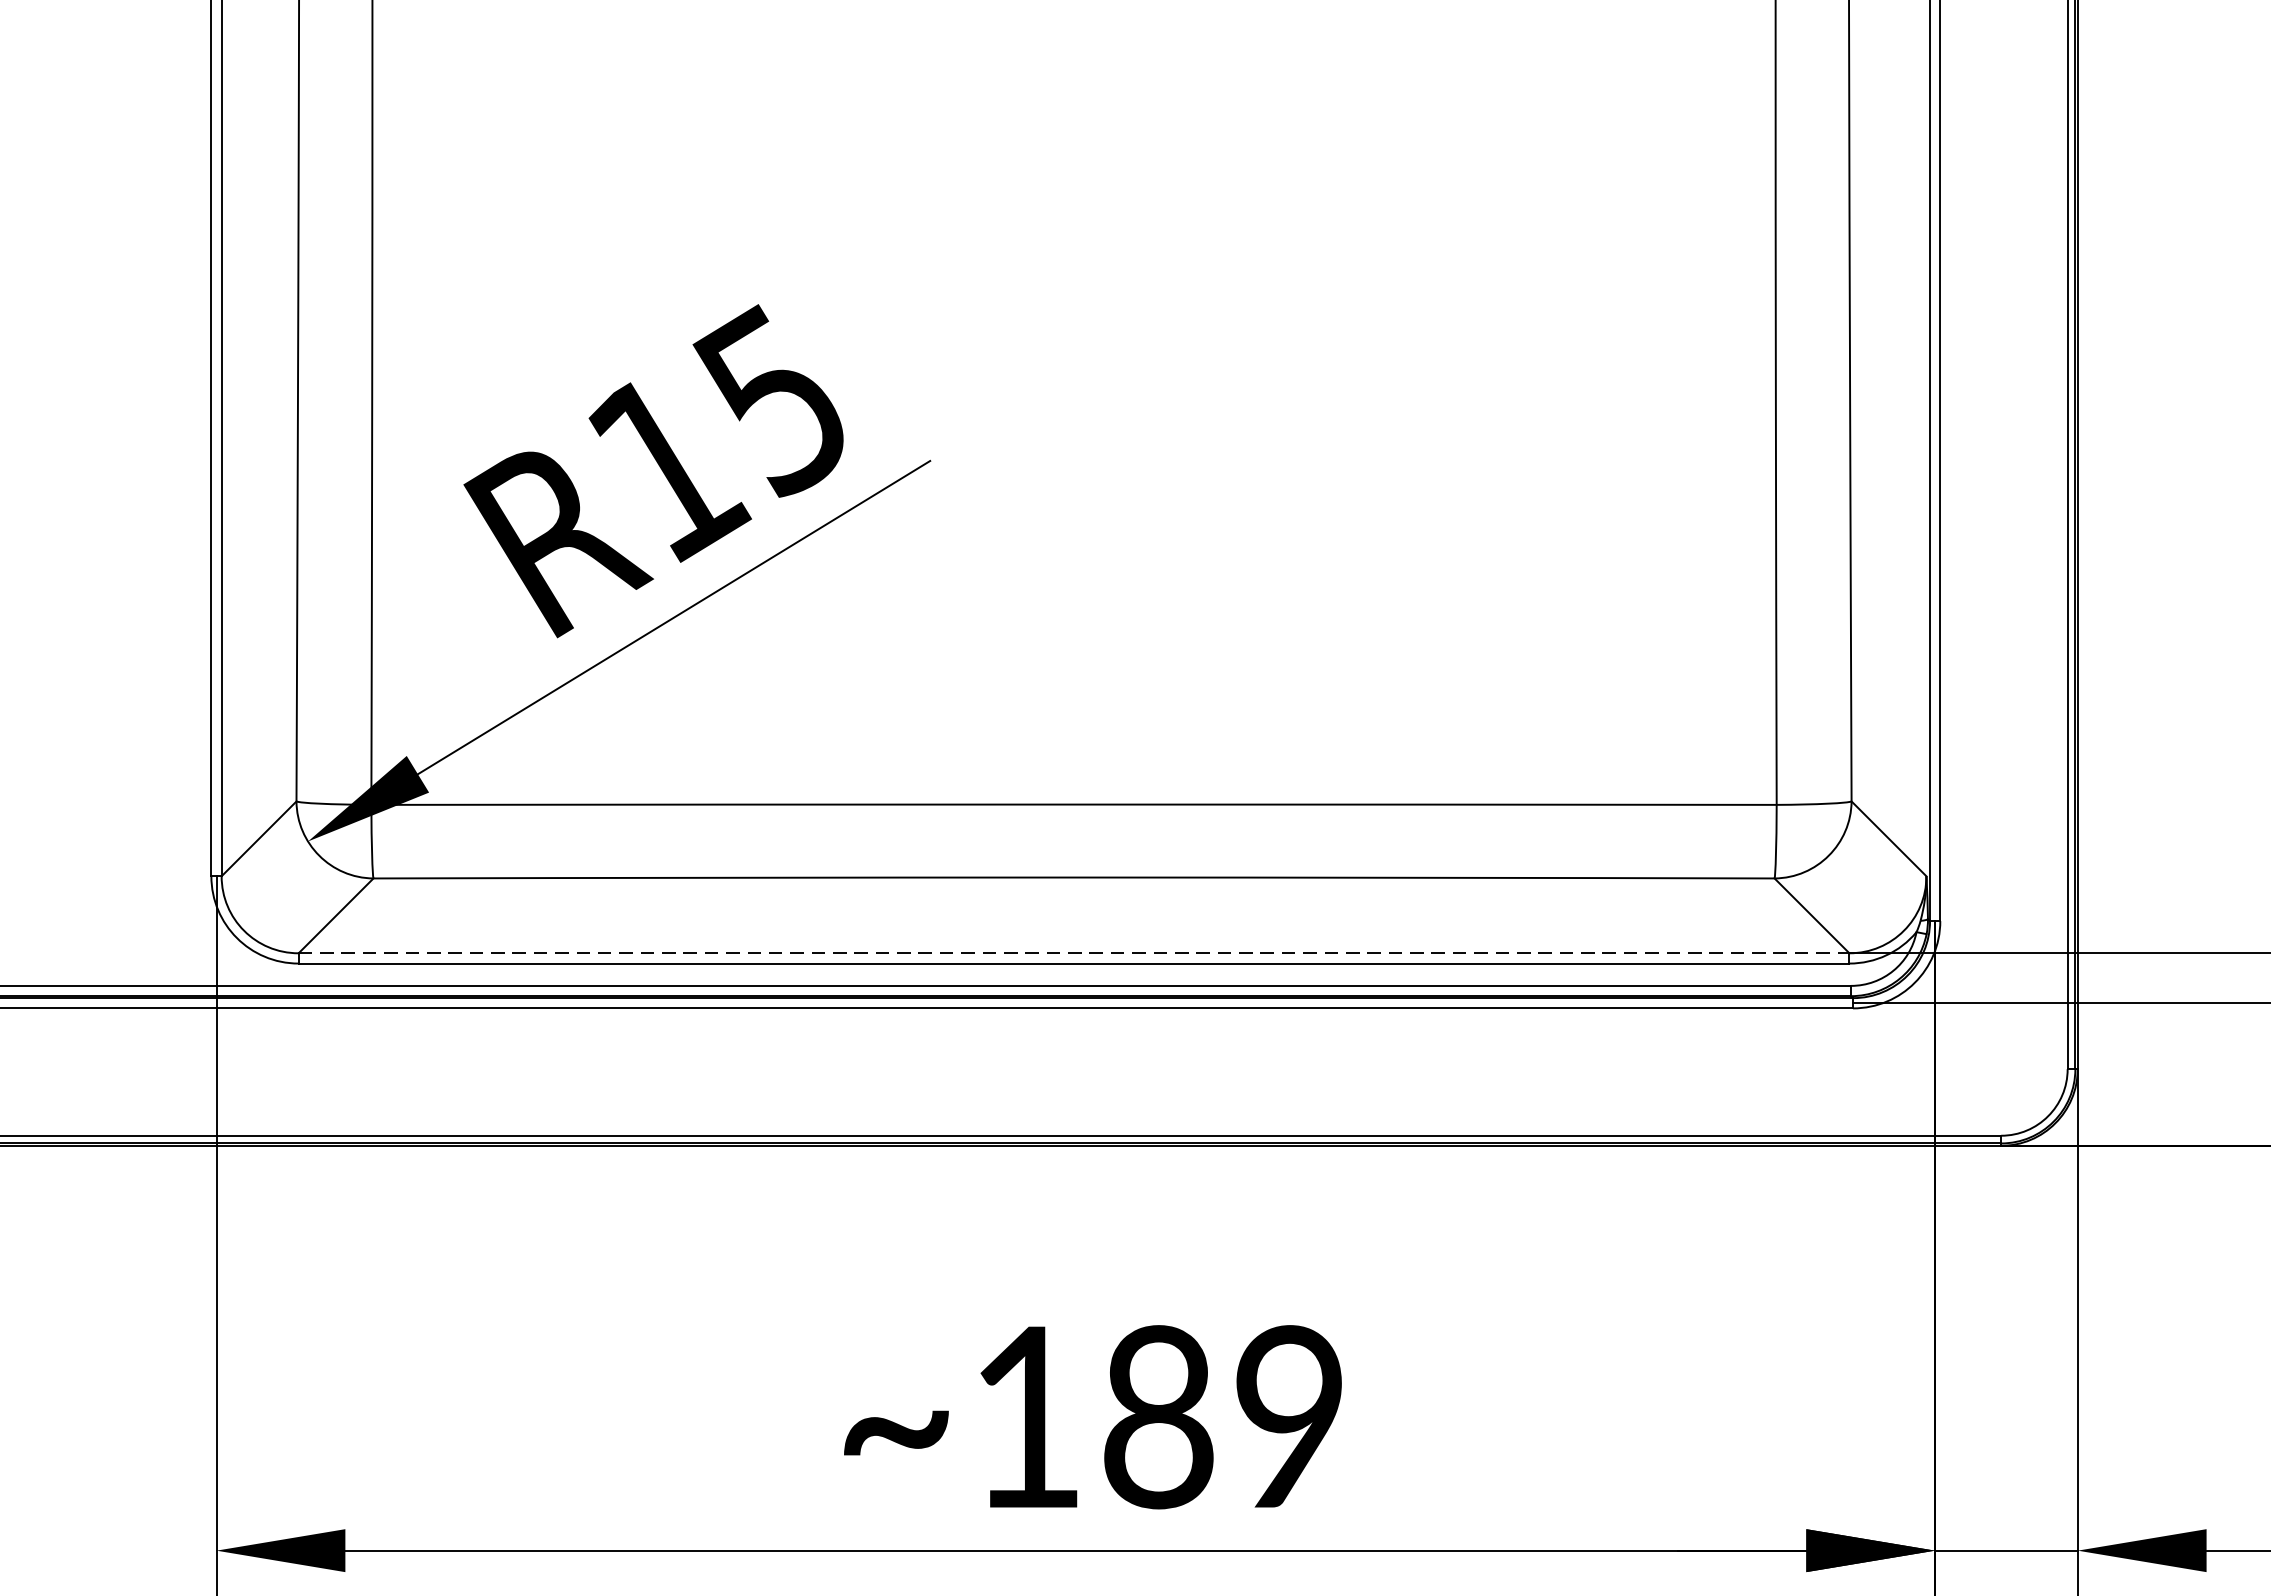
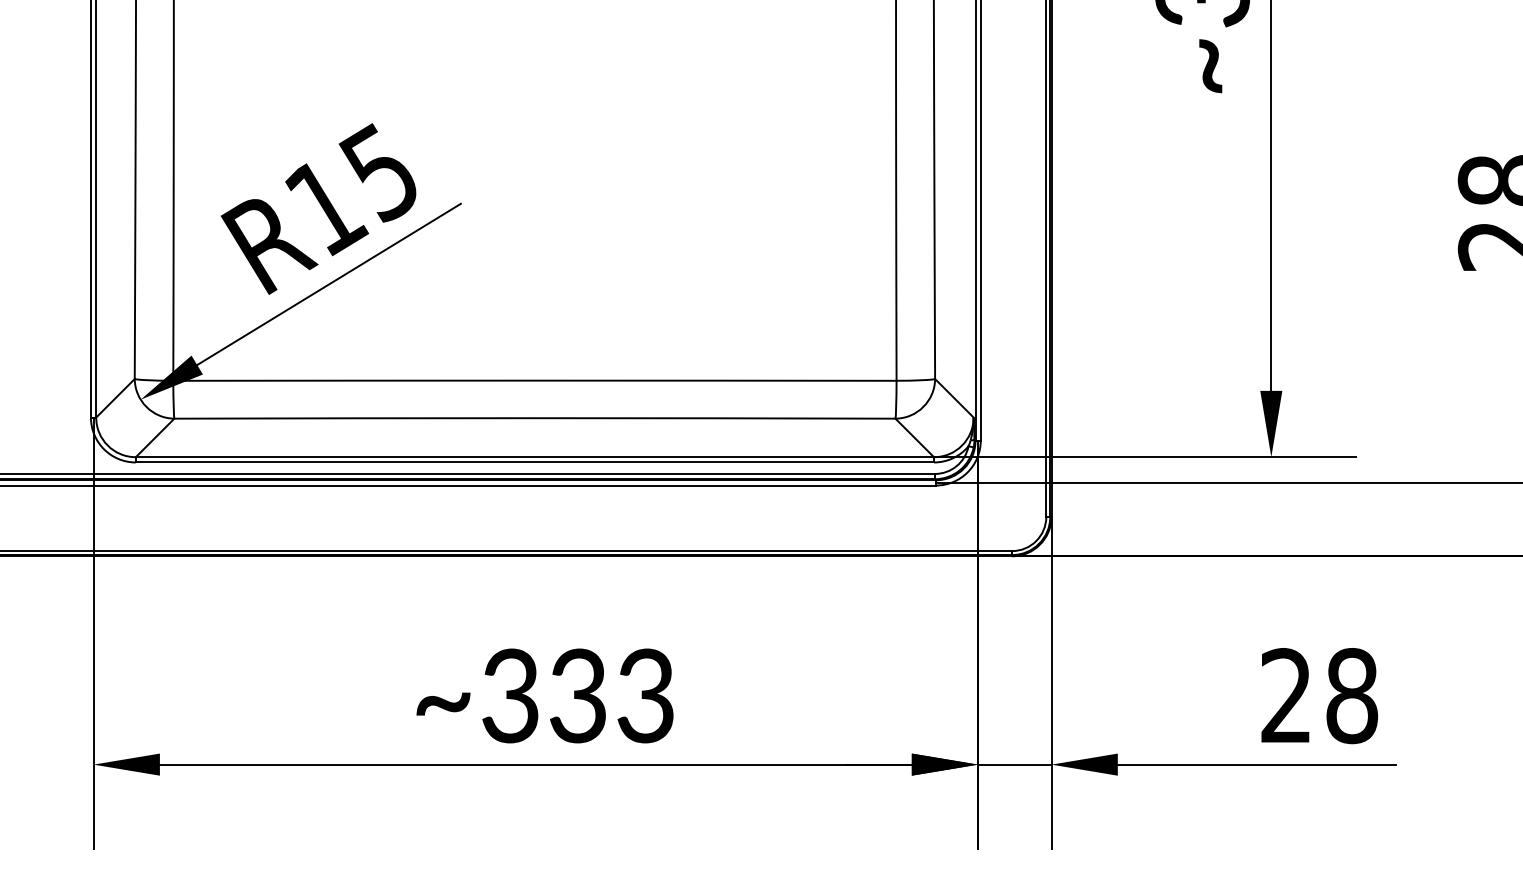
line: (1075, 953) -> (535, 457), dashed -> solid
text: (1156, 1416) -> (577, 695), ~189 -> ~333

